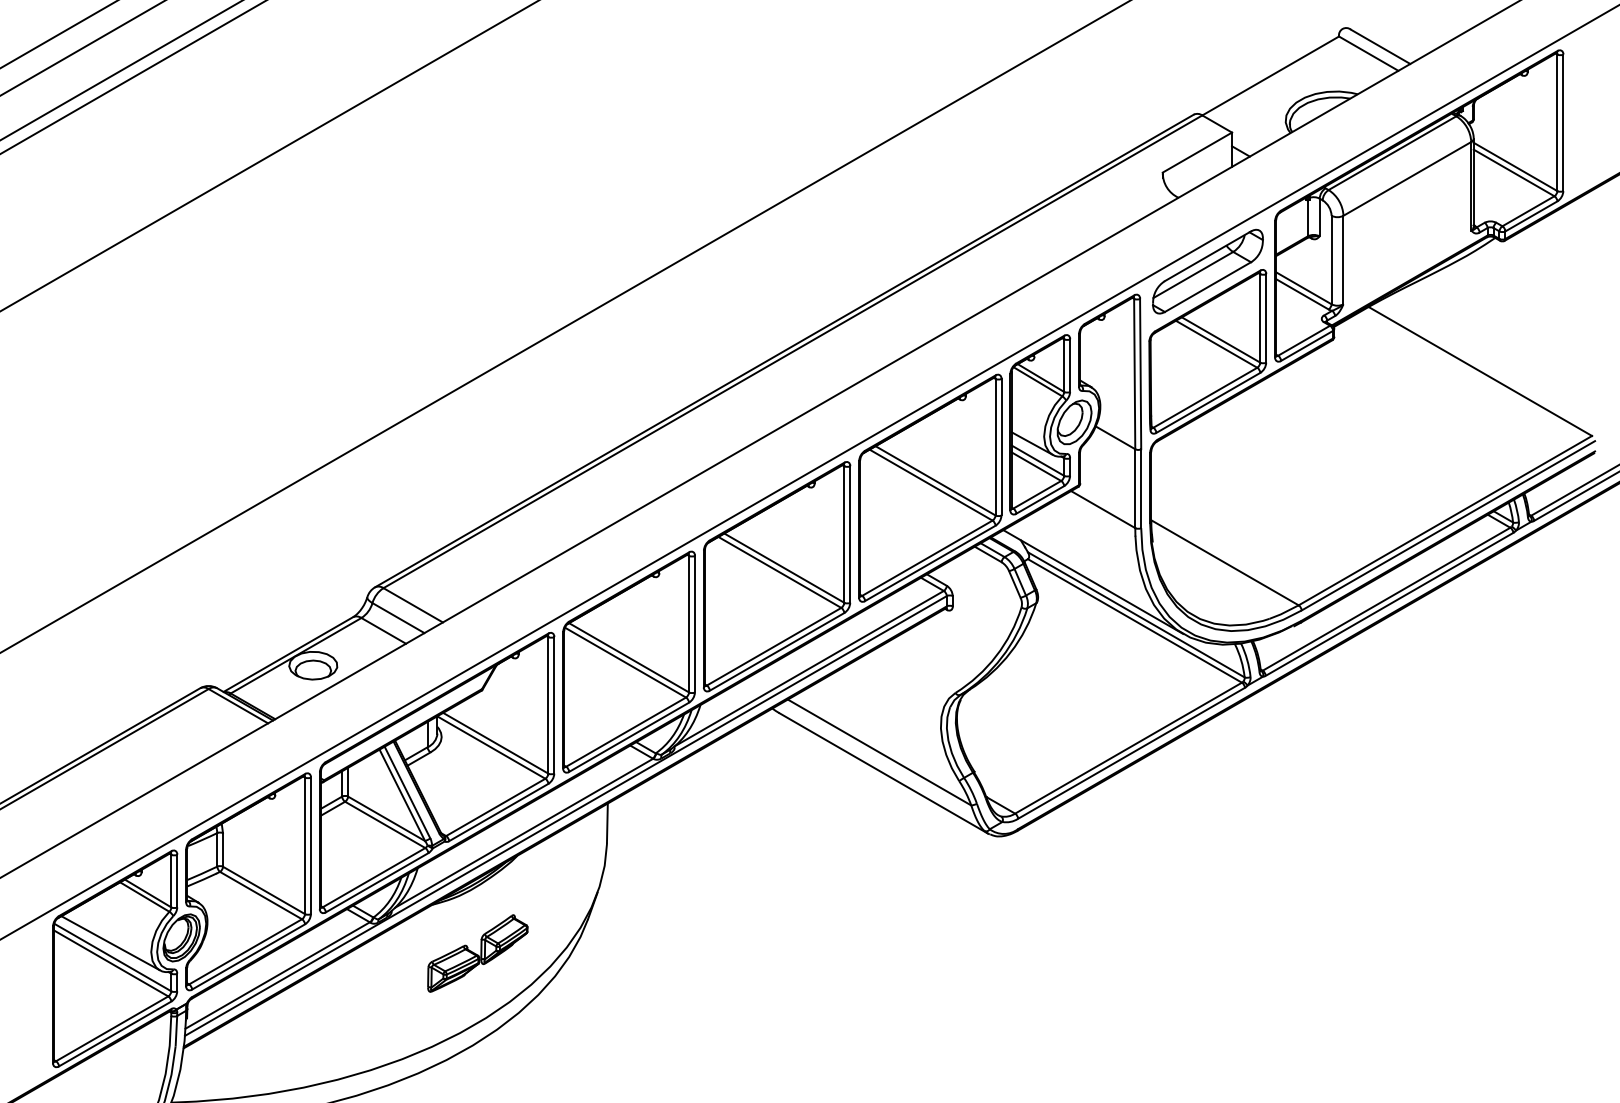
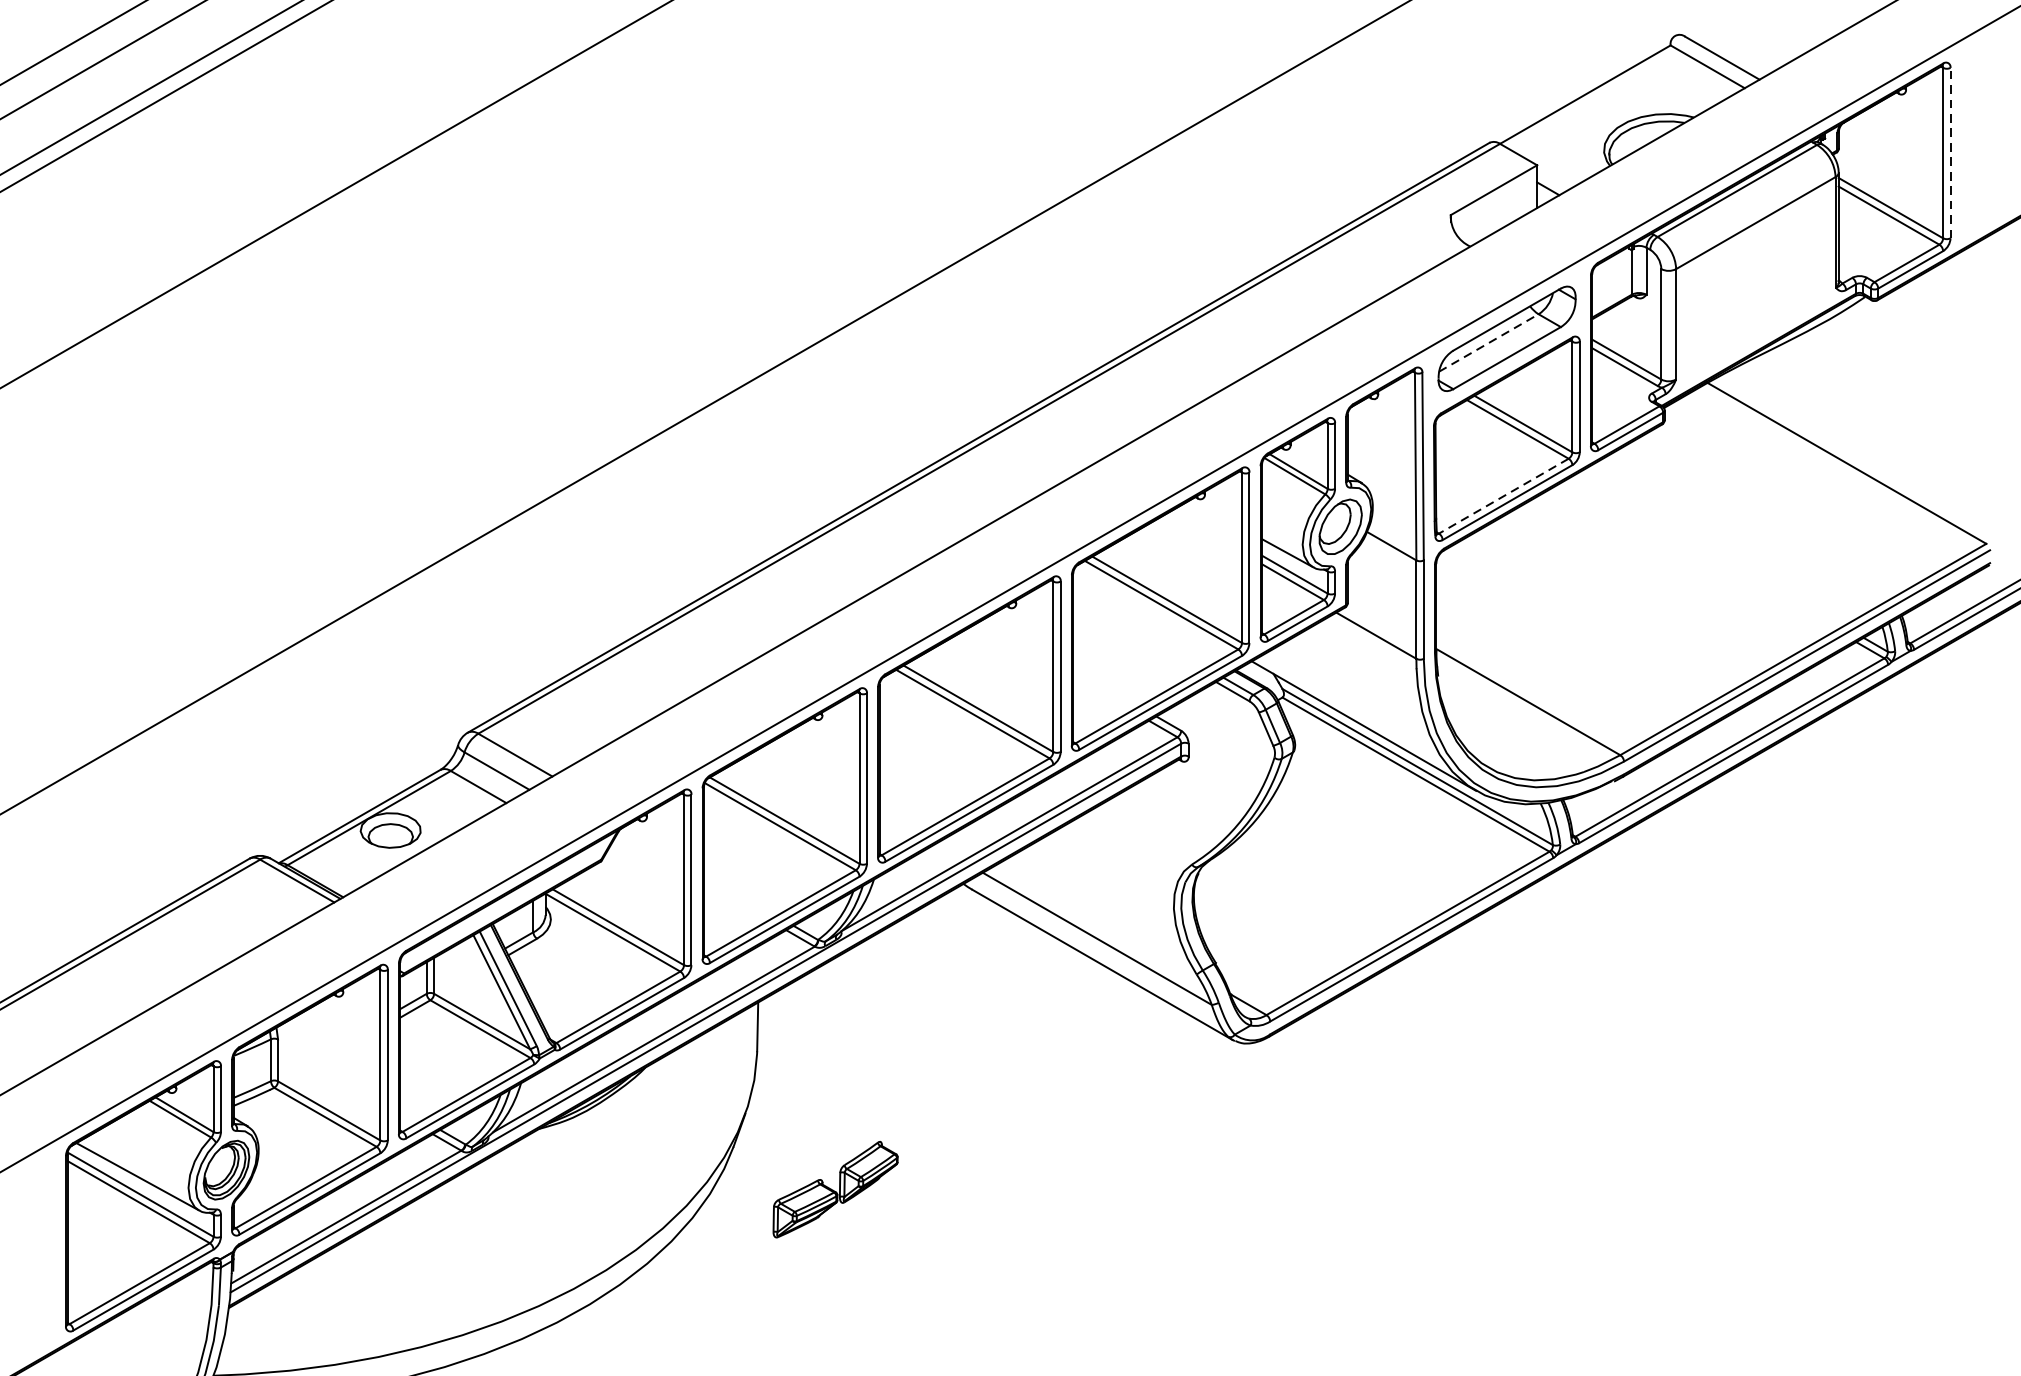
line: (1563, 122) -> (1950, 152), solid -> dashed
line: (1193, 274) -> (1489, 342), solid -> dashed
line: (1204, 398) -> (1502, 497), solid -> dashed
part: (477, 953) -> (835, 1189), moved

